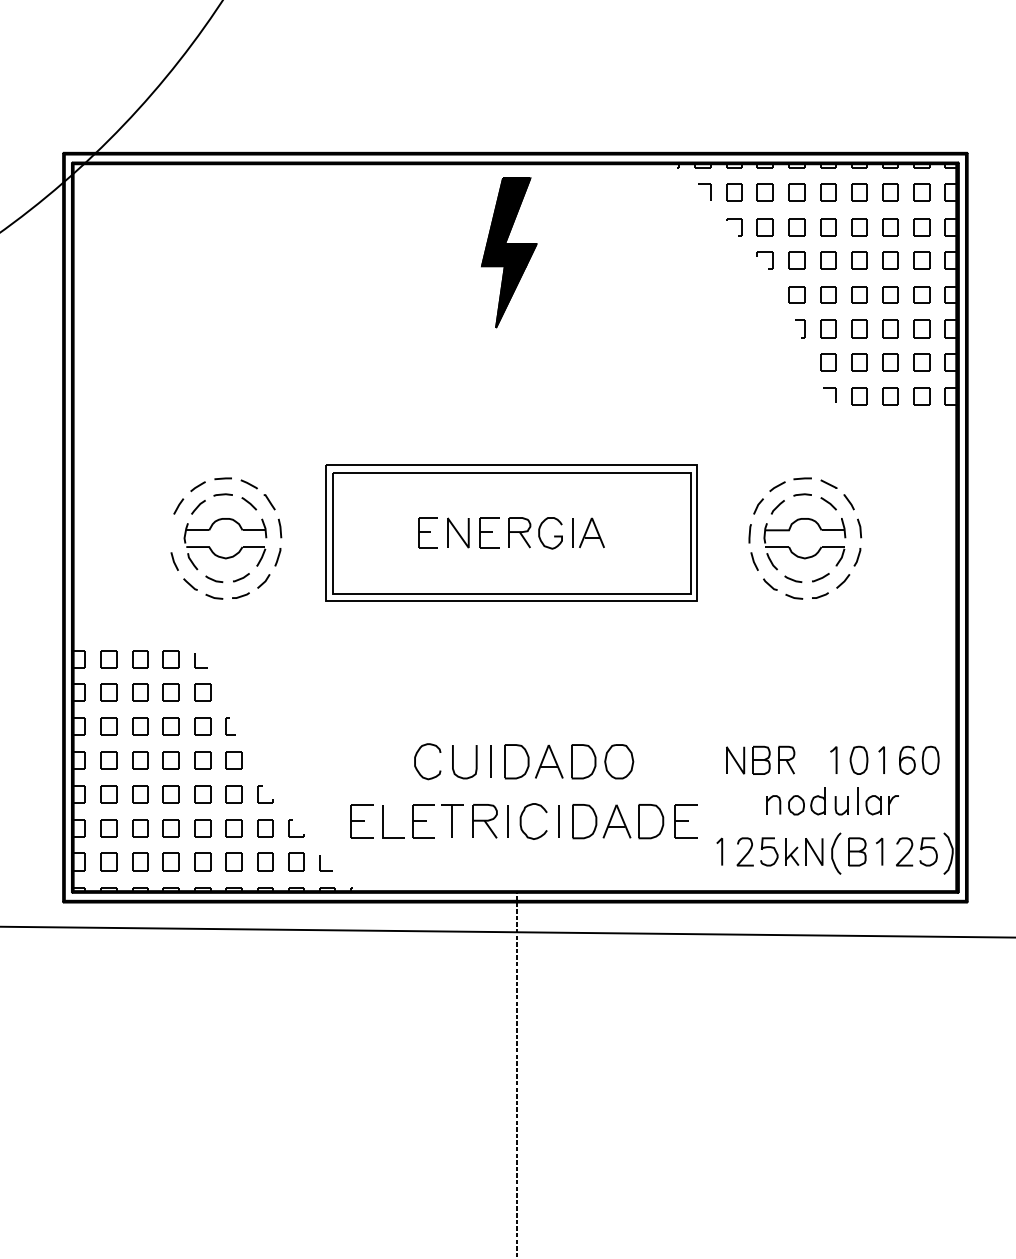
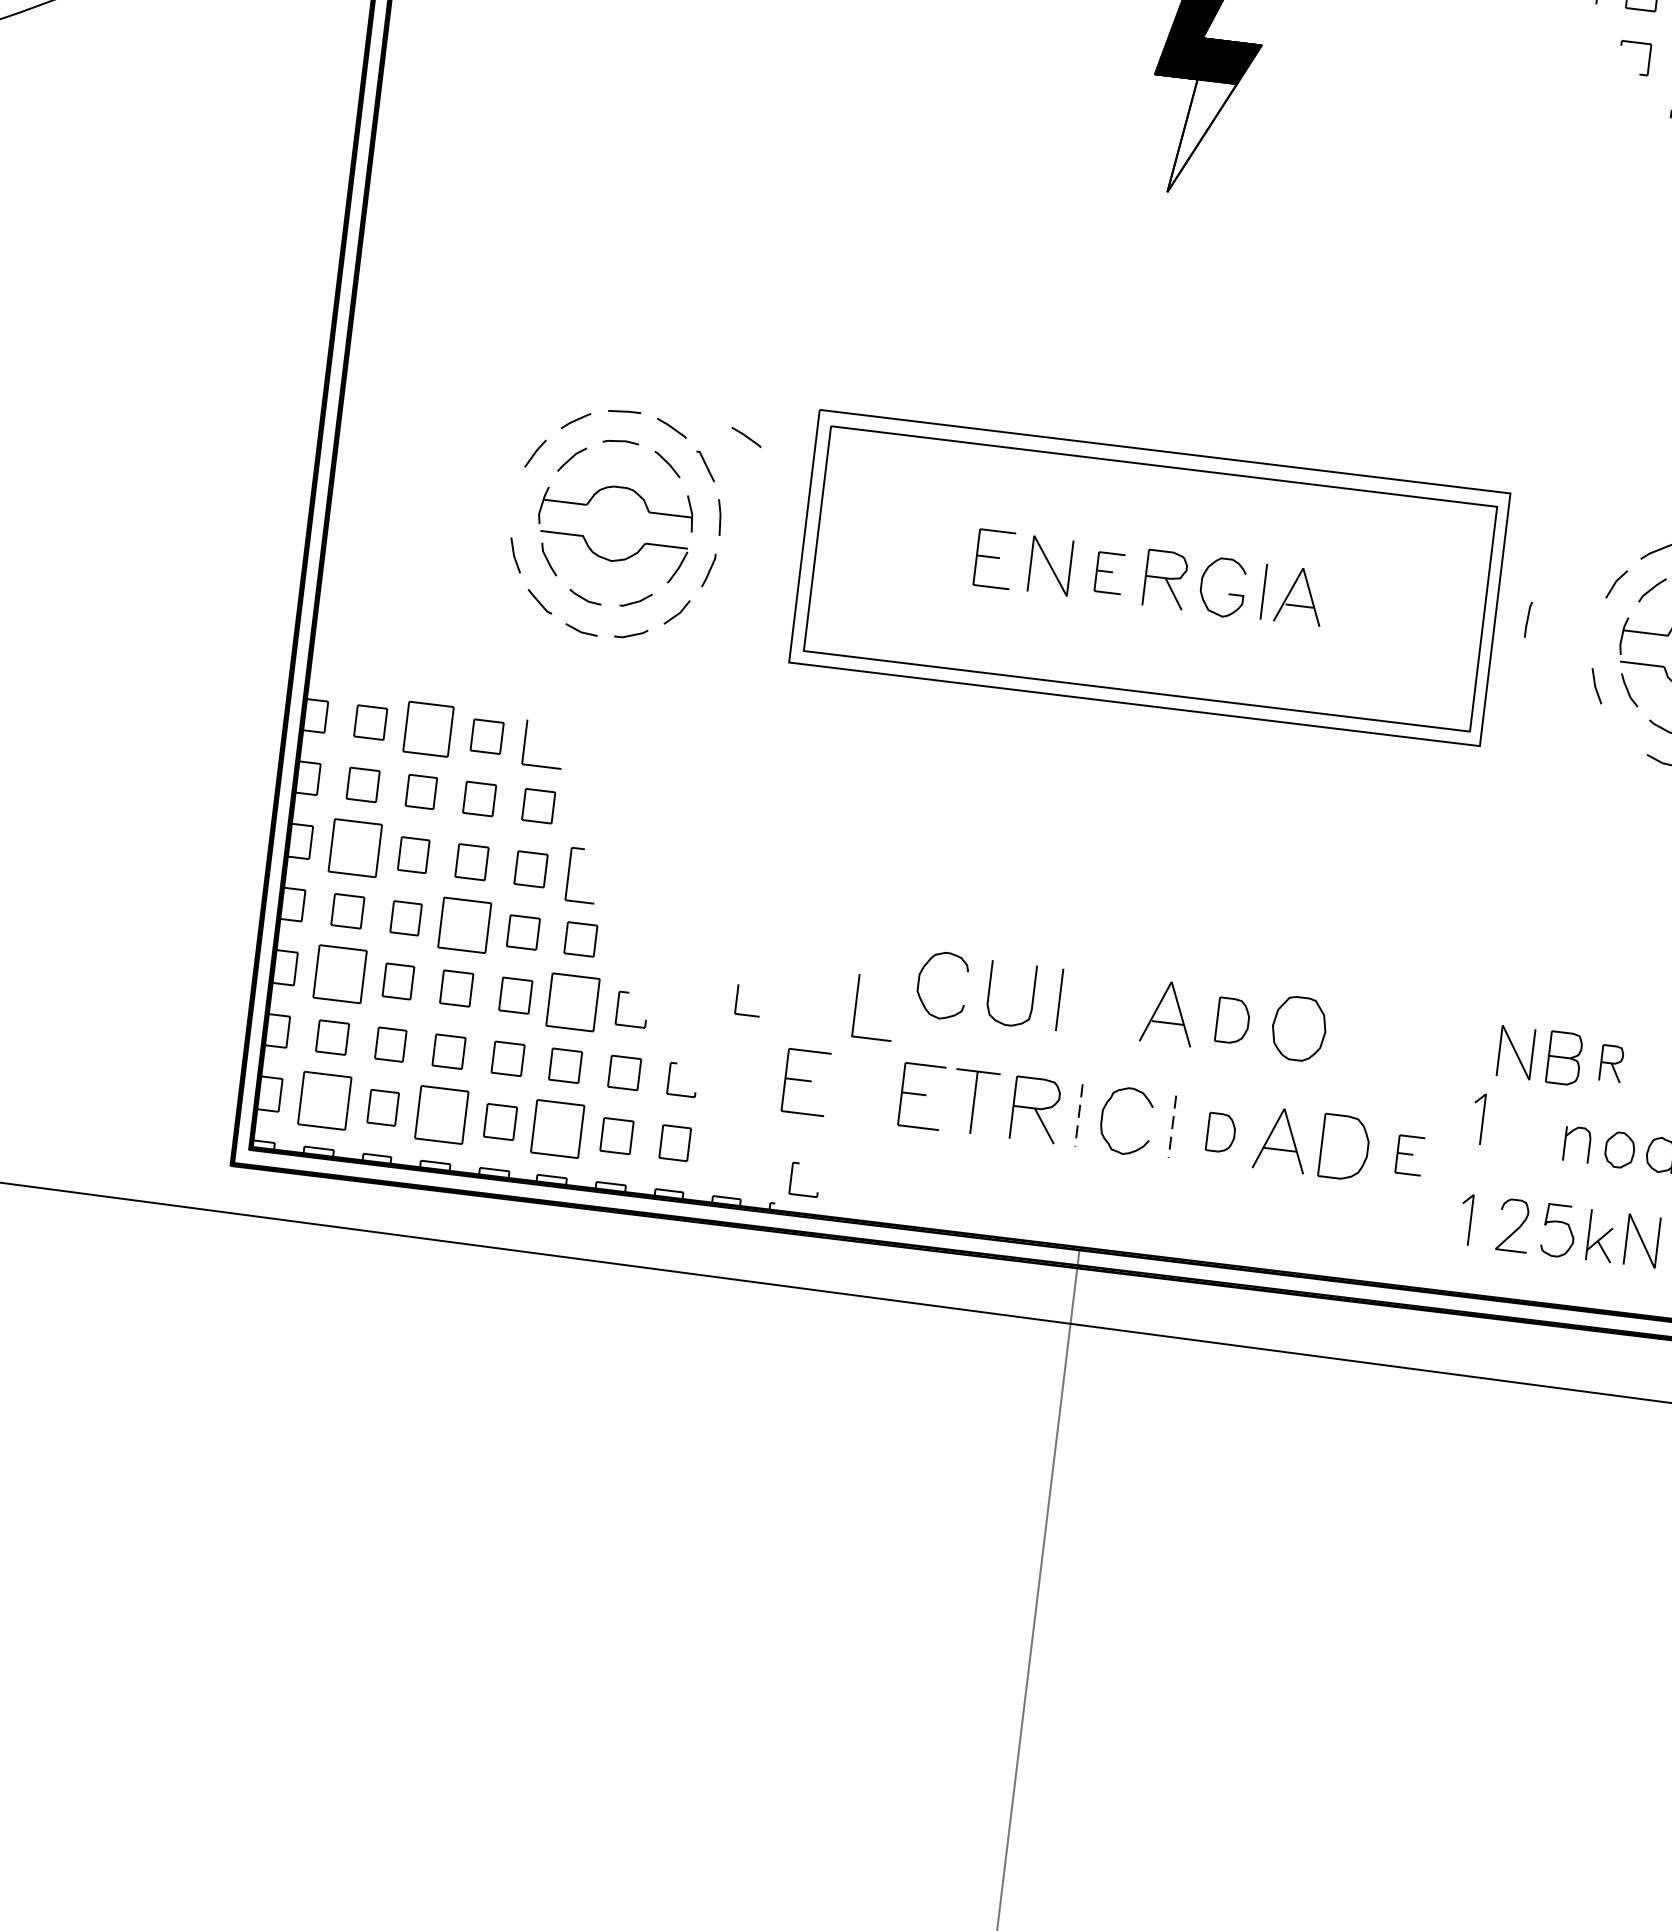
fill: (510, 296) -> (1201, 136), removed
line: (288, 484) -> (745, 437), added
part: (489, 532) -> (1109, 572), size x0.7
line: (749, 533) -> (1527, 618), moved
line: (770, 584) -> (1621, 732), removed
part: (140, 659) -> (429, 730), size x1.6
part: (200, 660) -> (541, 745), size x1.6
part: (108, 726) -> (354, 847), size x1.6
part: (230, 726) -> (582, 875), size x1.6
part: (786, 759) -> (1611, 1062), size x0.7
part: (170, 760) -> (462, 925), size x1.6
part: (516, 761) -> (1107, 1005), removed
part: (583, 761) -> (1232, 1020), size x0.7
part: (108, 794) -> (339, 974), size x1.6
part: (233, 794) -> (572, 1002), size x1.6
line: (721, 797) -> (1481, 1118), added
line: (383, 821) -> (856, 1005), moved
line: (508, 821) -> (1079, 1115), solid -> dashed
line: (558, 821) -> (1172, 1126), solid -> dashed
part: (584, 821) -> (1220, 1132), size x0.6
part: (685, 821) -> (1409, 1155), size x0.6
part: (108, 861) -> (324, 1099), size x1.6
part: (170, 861) -> (439, 1113), size x1.6
part: (233, 861) -> (557, 1127), size x1.6
part: (325, 863) -> (746, 1001), moved
part: (360, 873) -> (791, 1178), added

